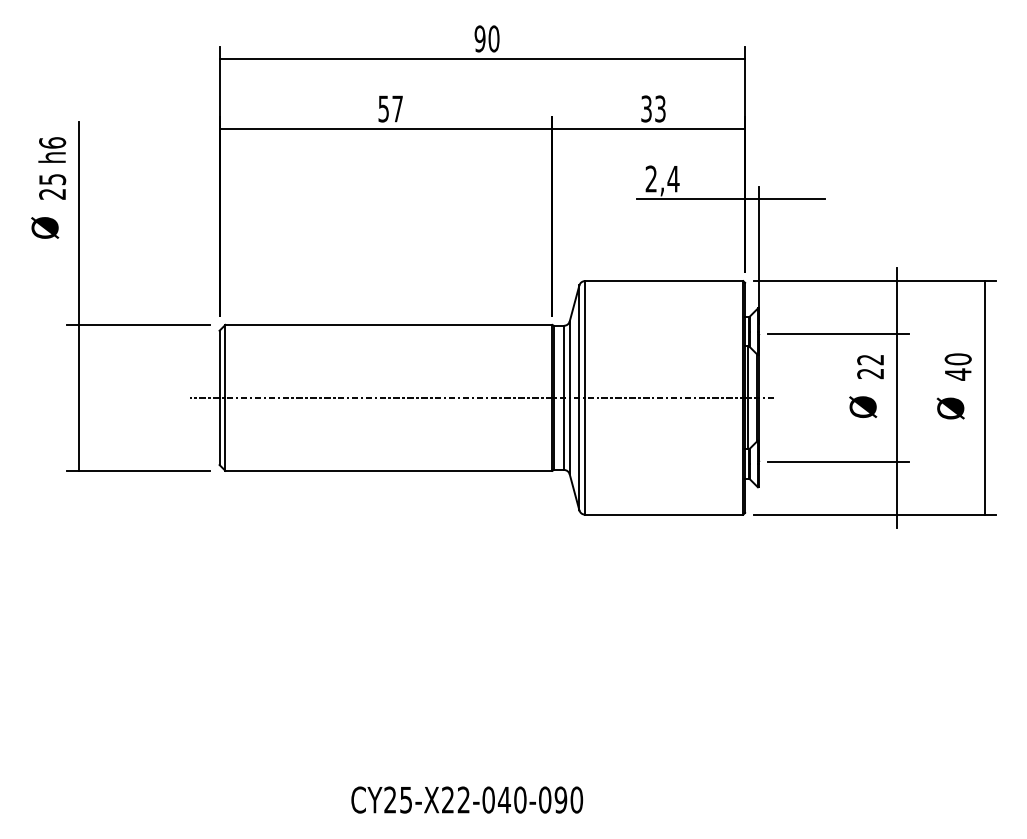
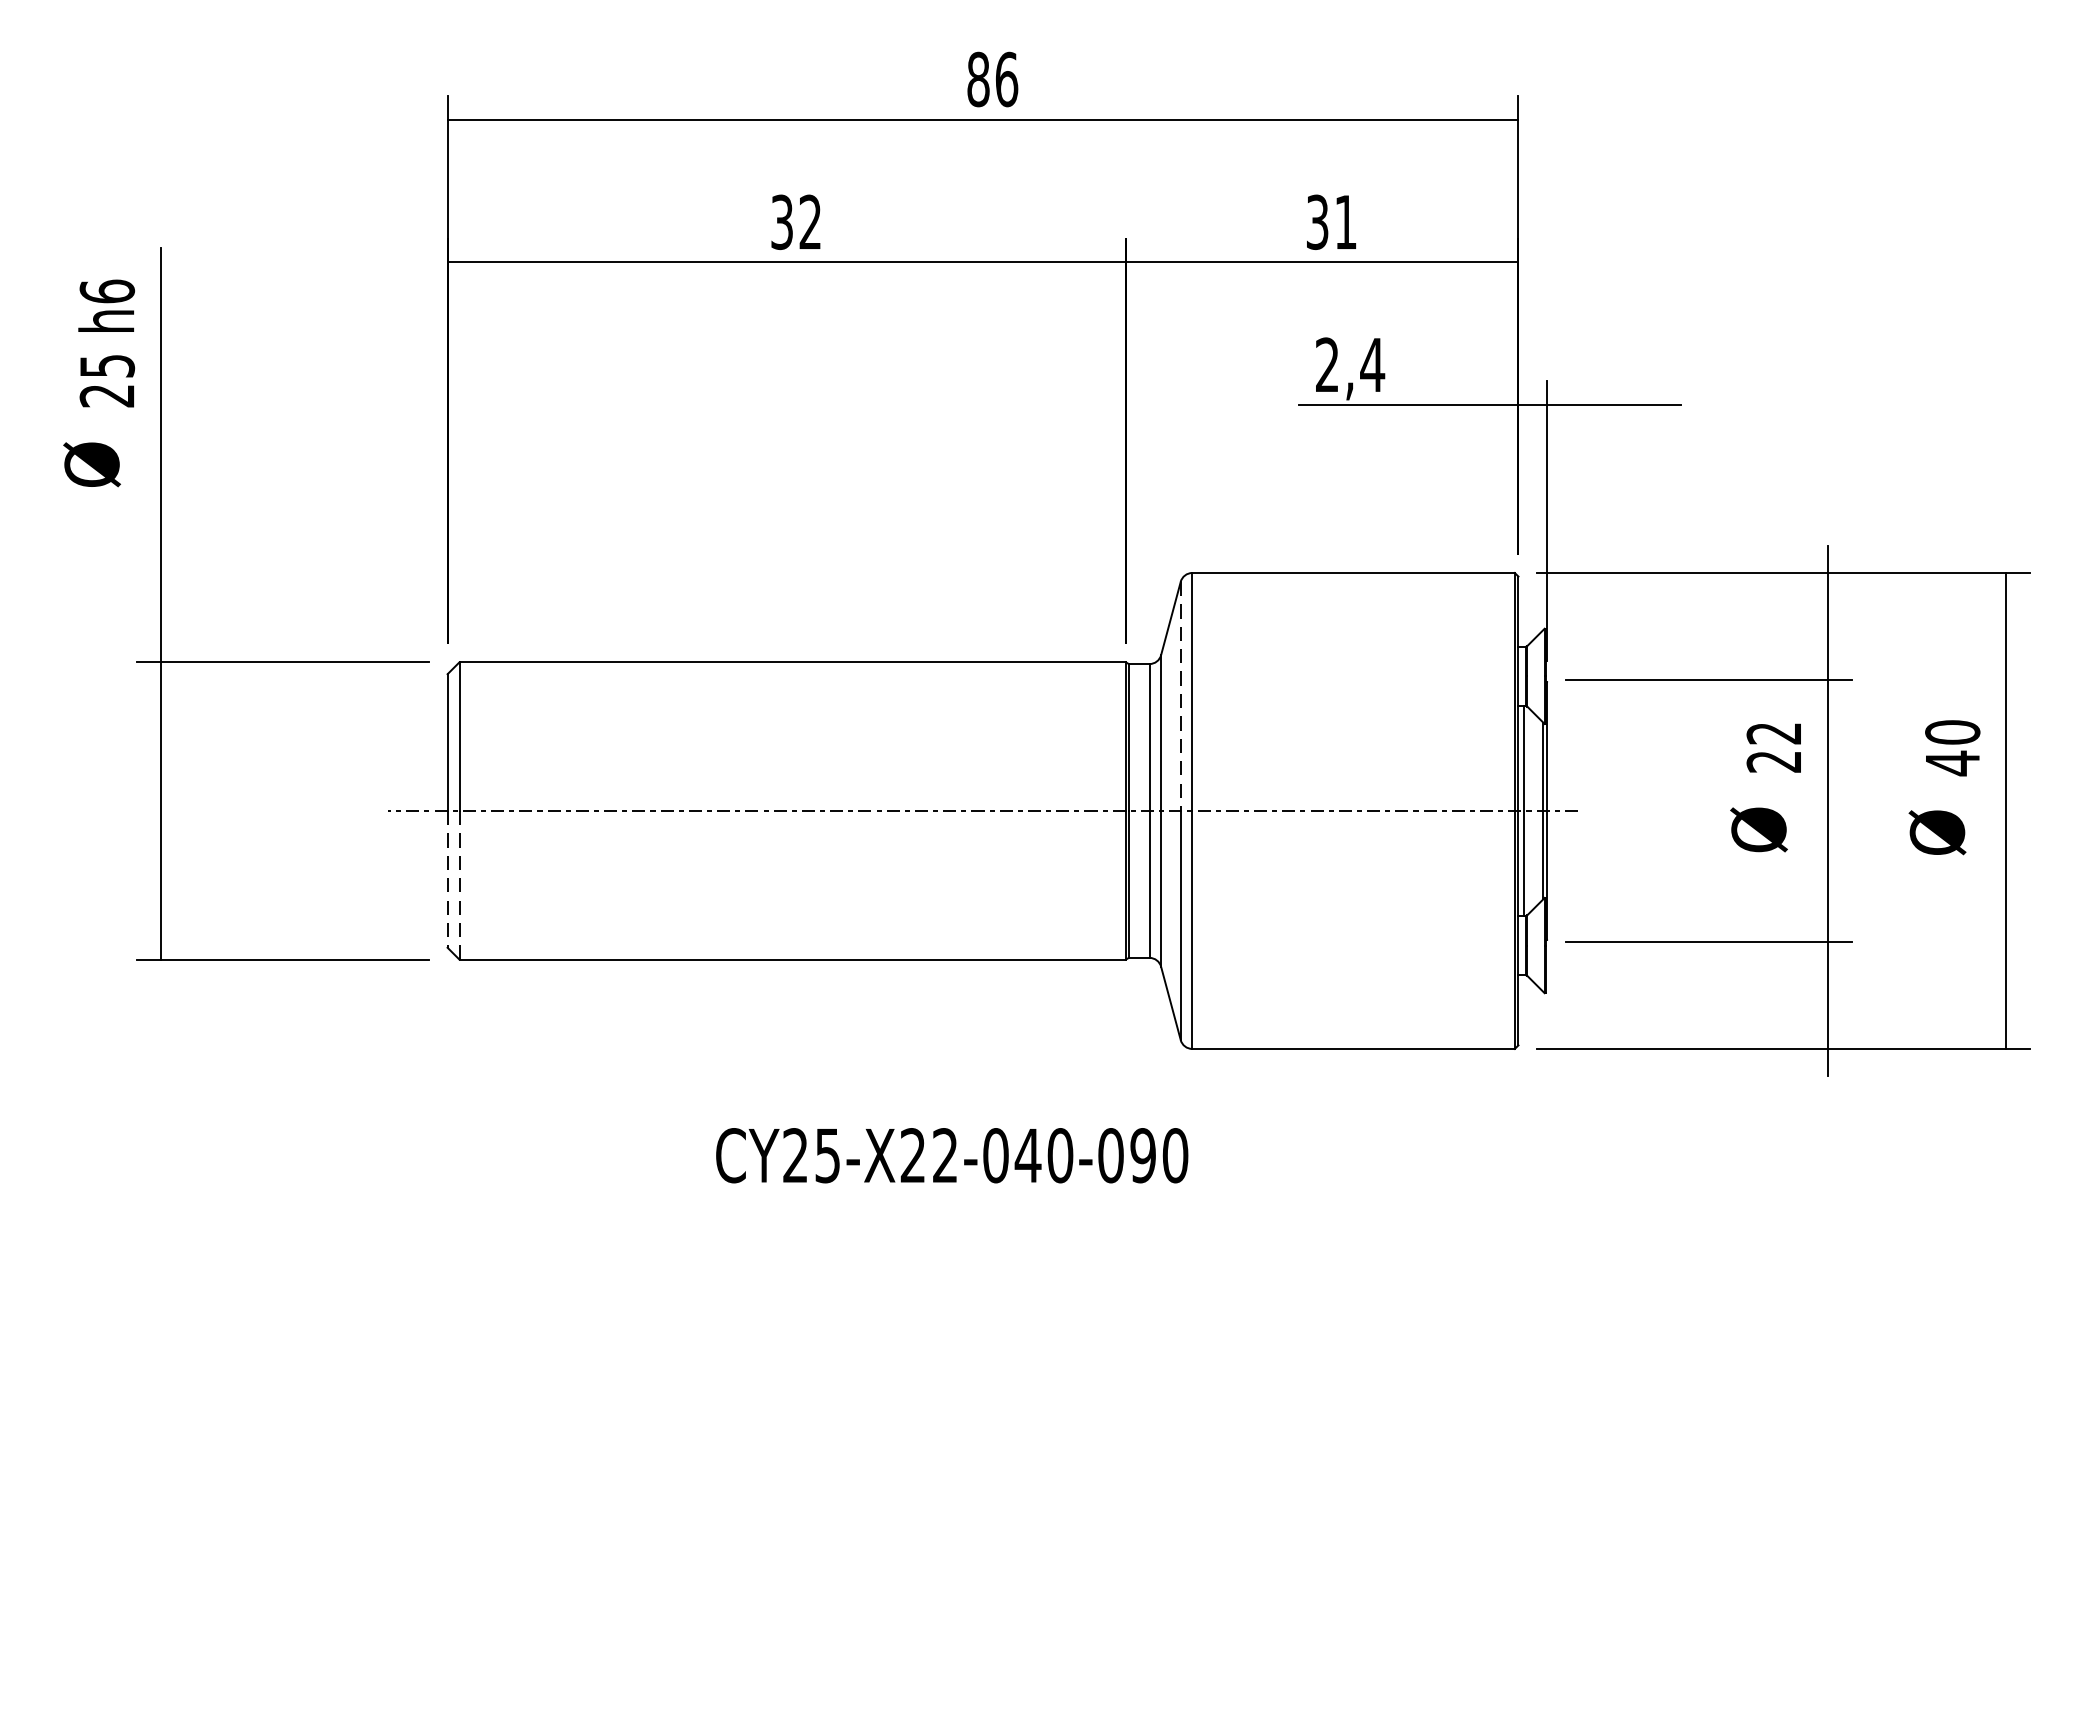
text: (486, 38) -> (991, 78), 90 -> 86
text: (390, 108) -> (795, 221), 57 -> 32
text: (660, 108) -> (1346, 221), 33 -> 31
line: (579, 342) -> (1180, 698), solid -> dashed
line: (219, 431) -> (447, 879), solid -> dashed
line: (225, 434) -> (459, 885), solid -> dashed
text: (466, 799) -> (950, 1154), moved

